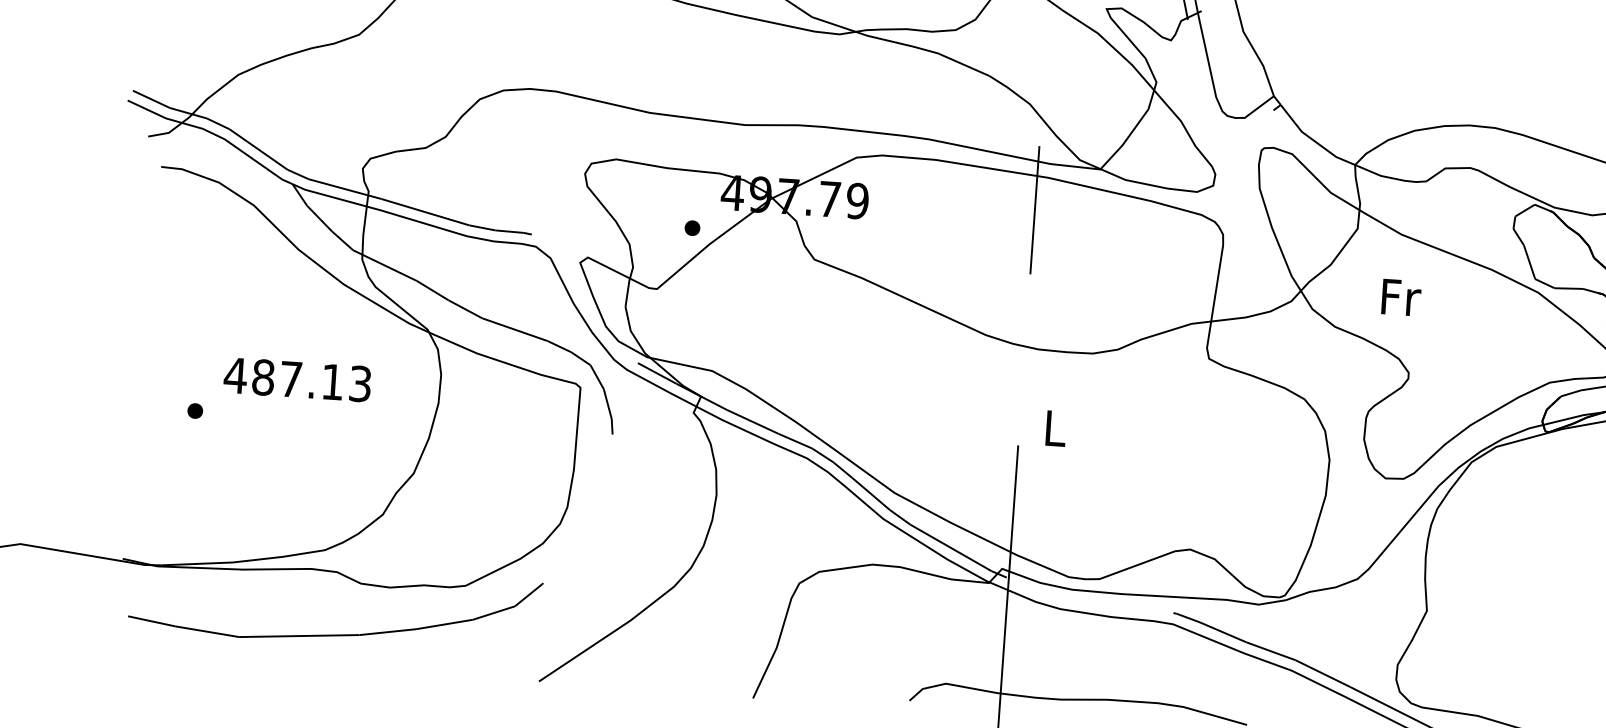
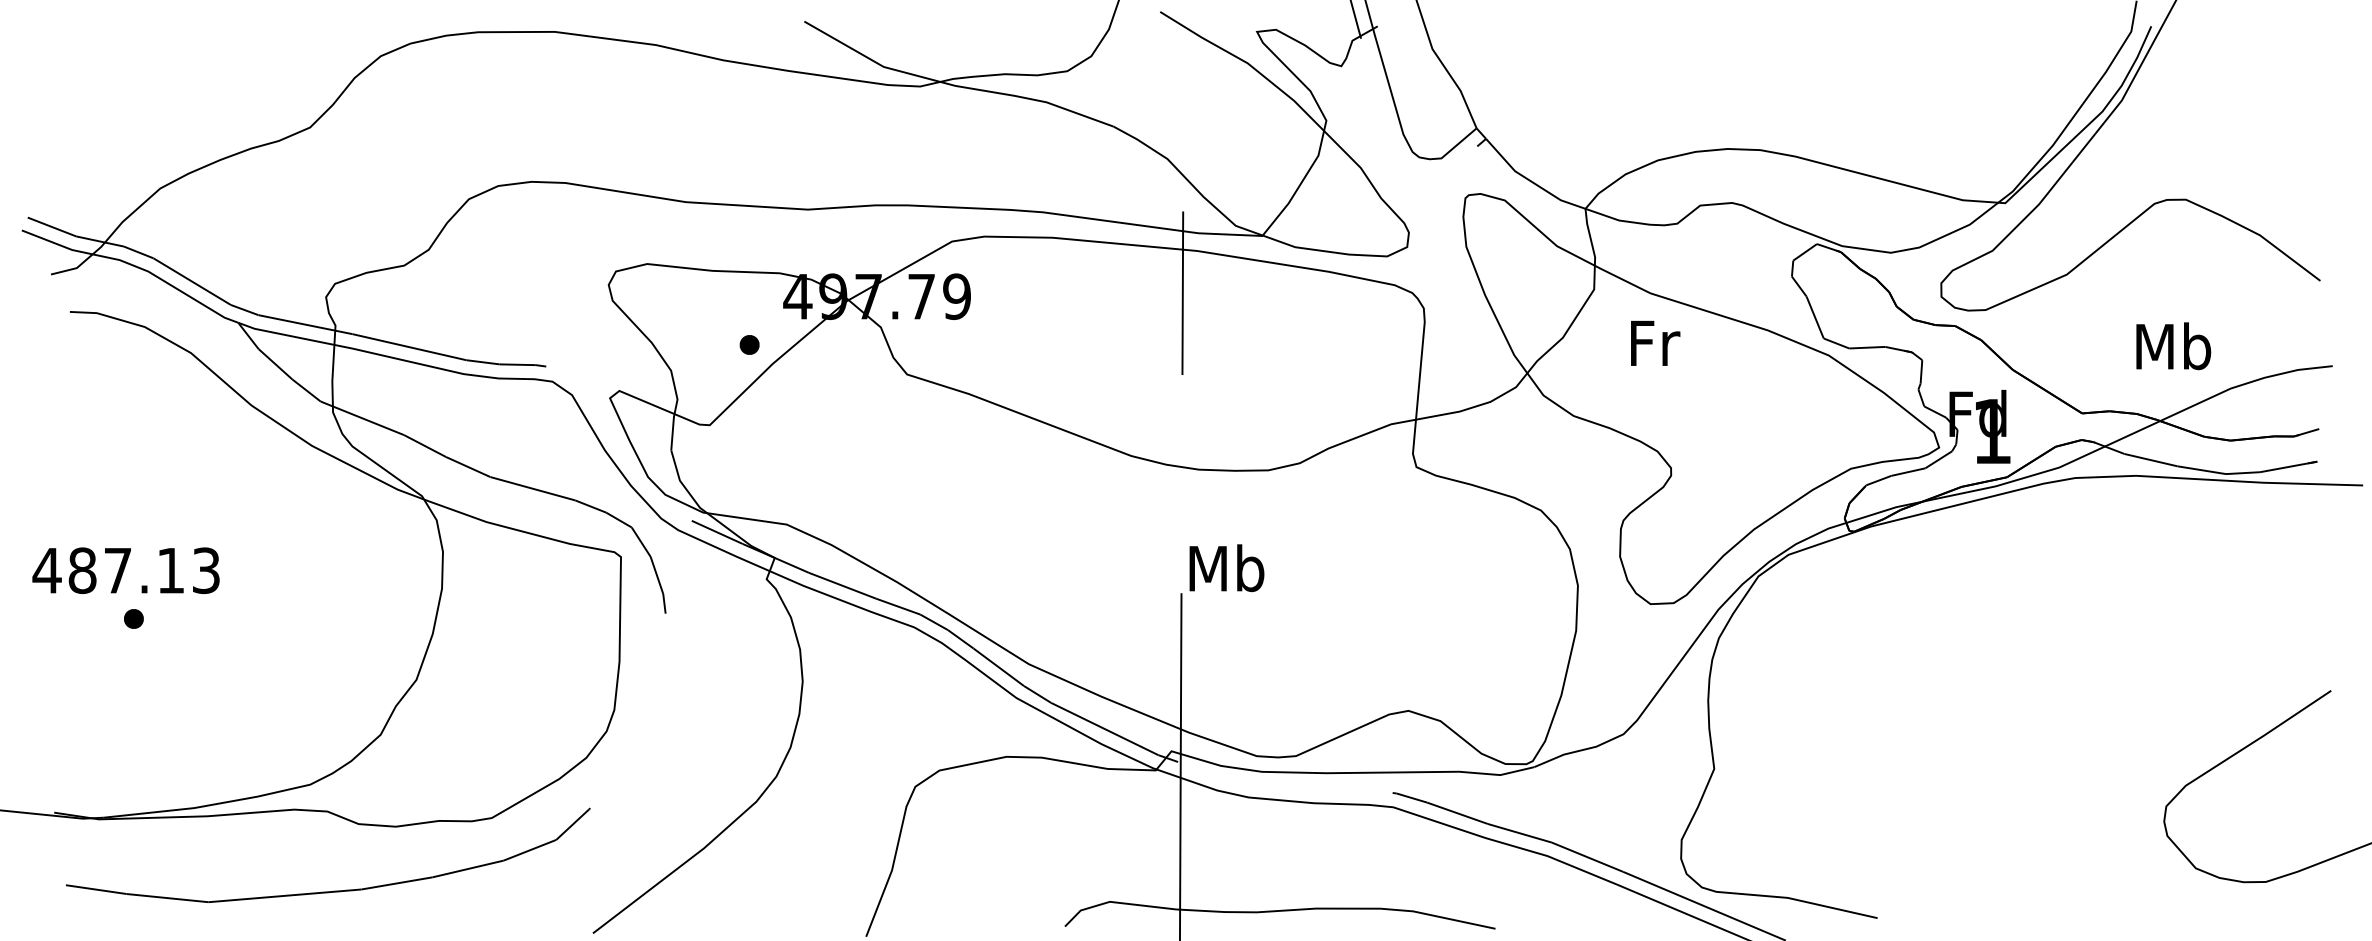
text: (1401, 297) -> (1655, 343), moved
text: (297, 379) -> (125, 570), moved
text: (1054, 428) -> (1226, 568), L -> Mb

